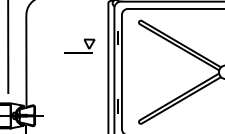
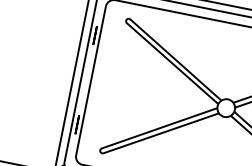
part: (79, 45) -> (42, 35), removed

